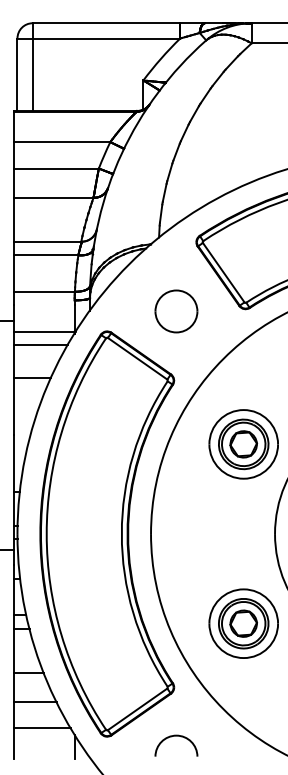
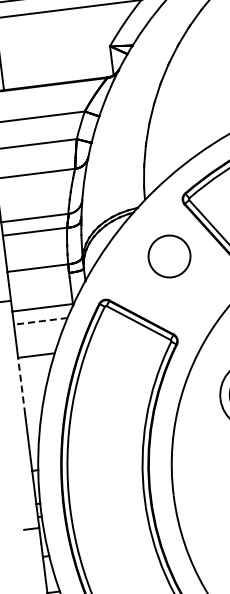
part: (176, 311) -> (169, 256), moved
line: (40, 344) -> (40, 320), solid -> dashed
line: (13, 406) -> (21, 385), solid -> dashed

